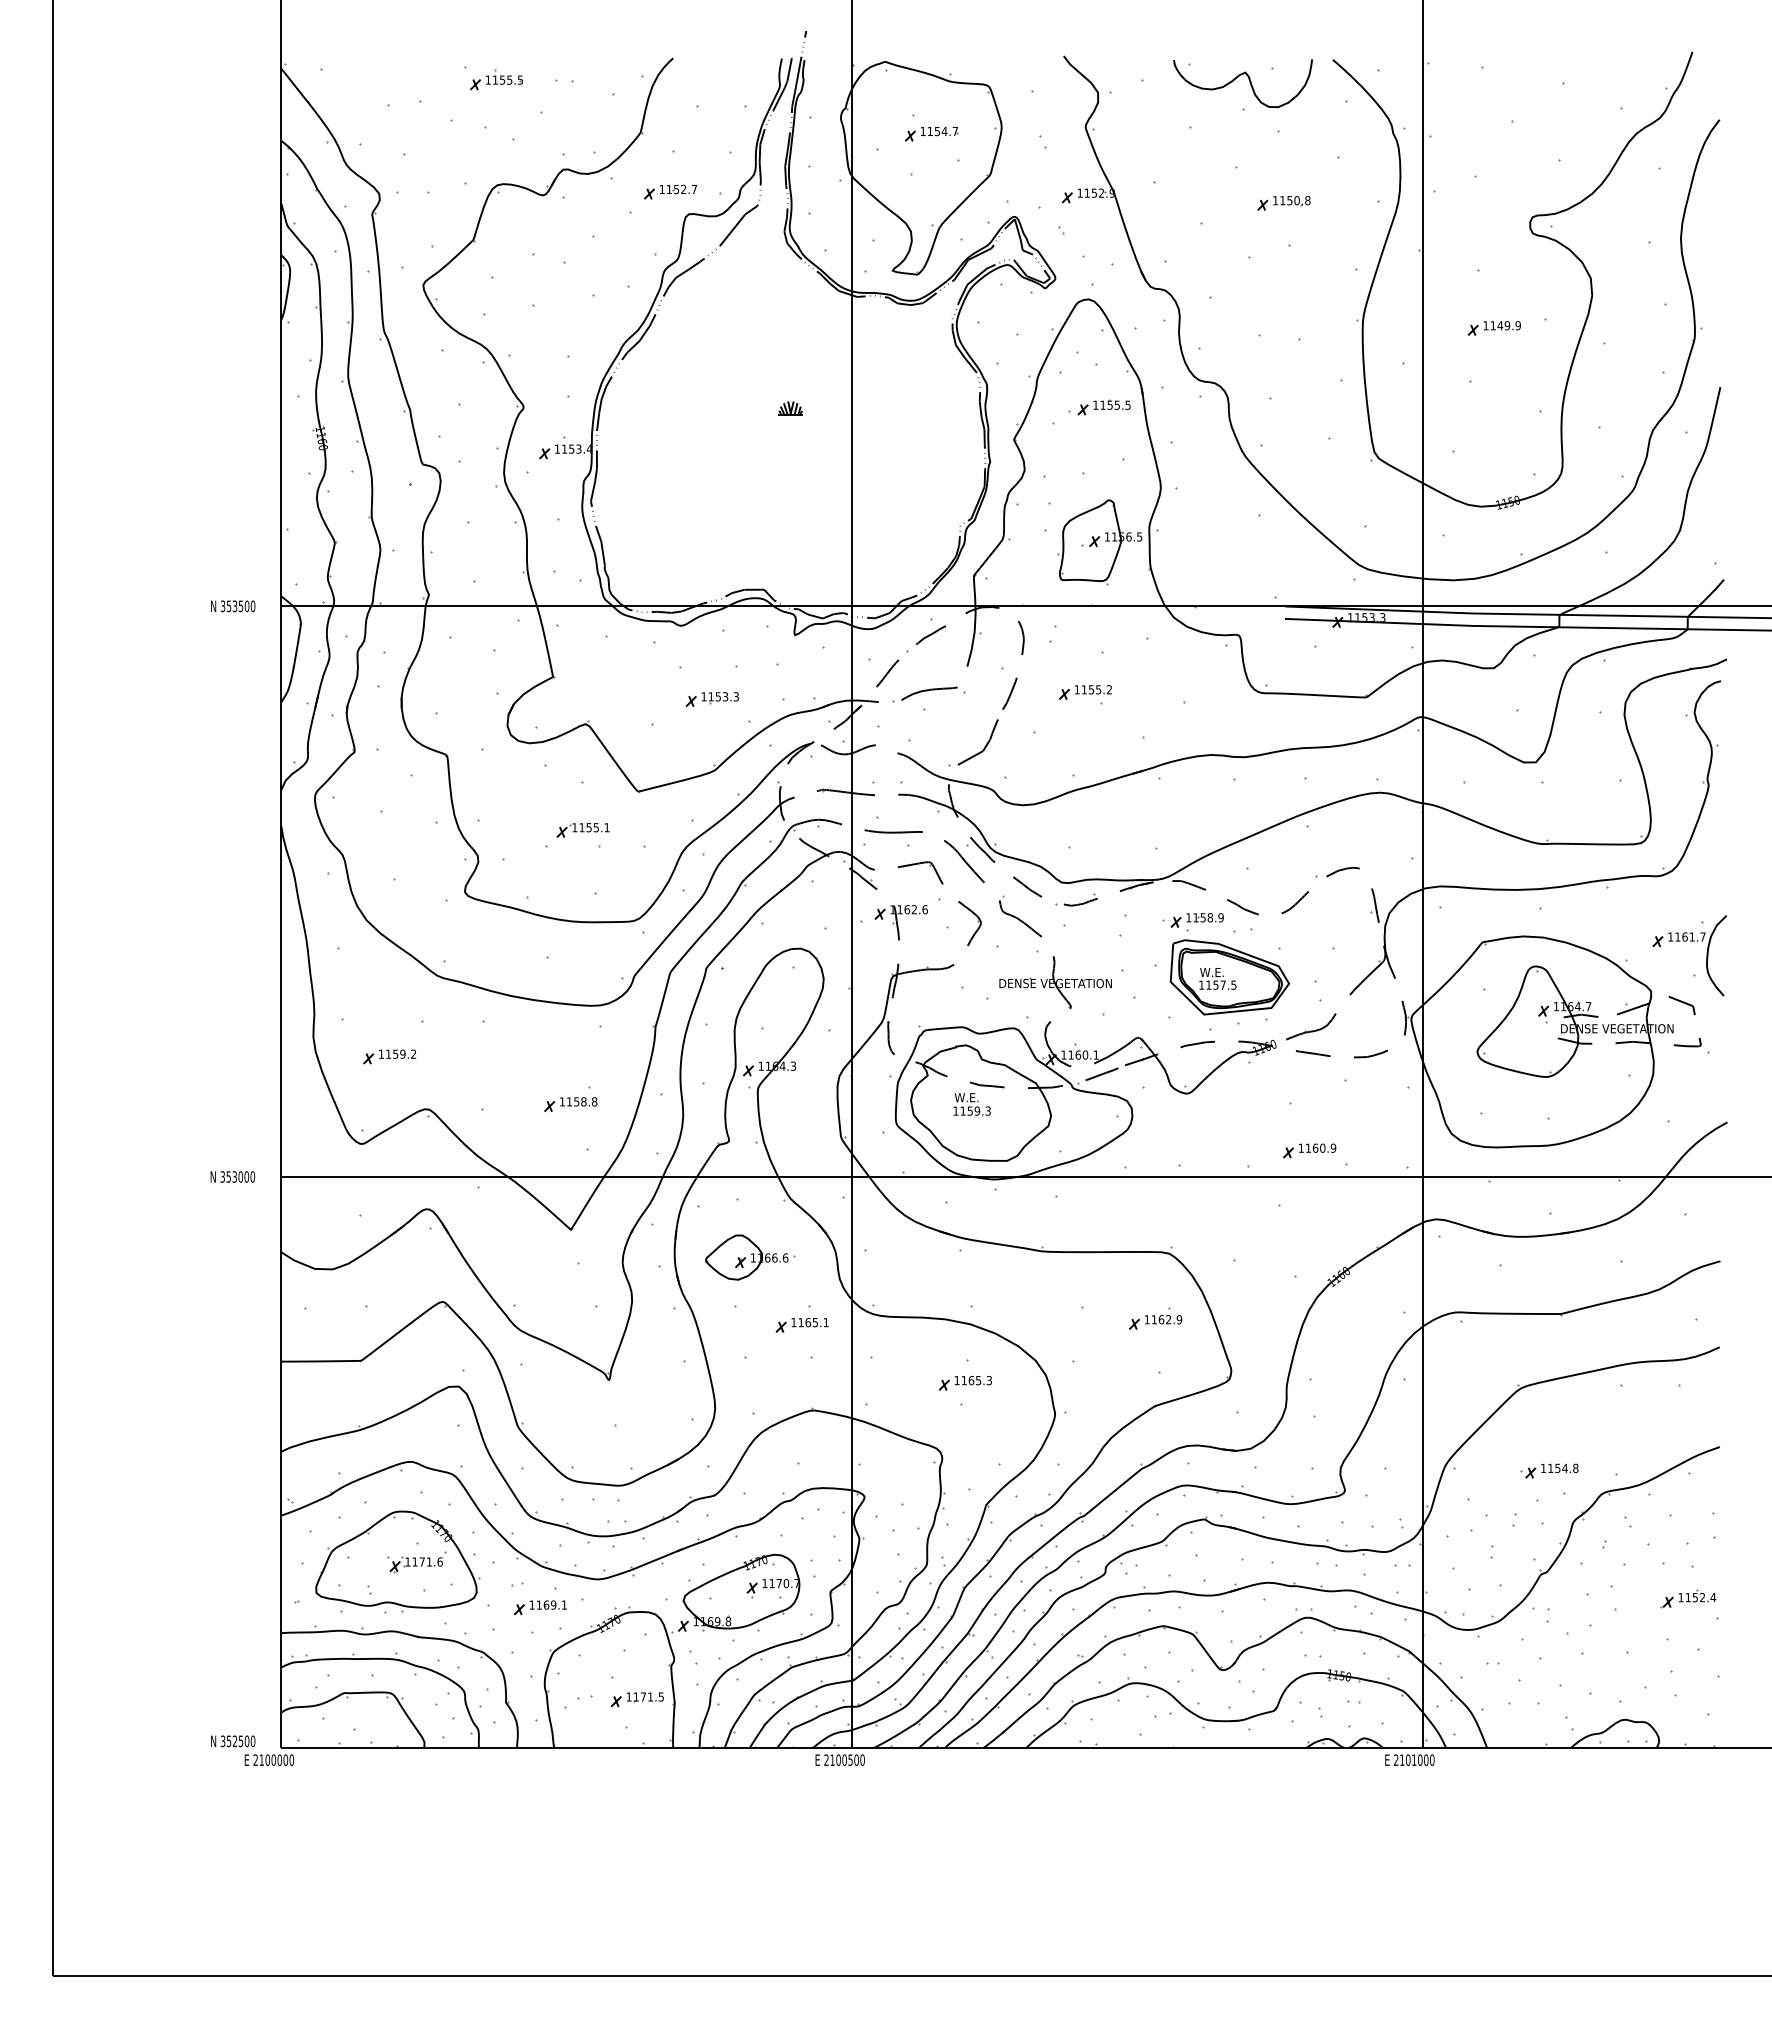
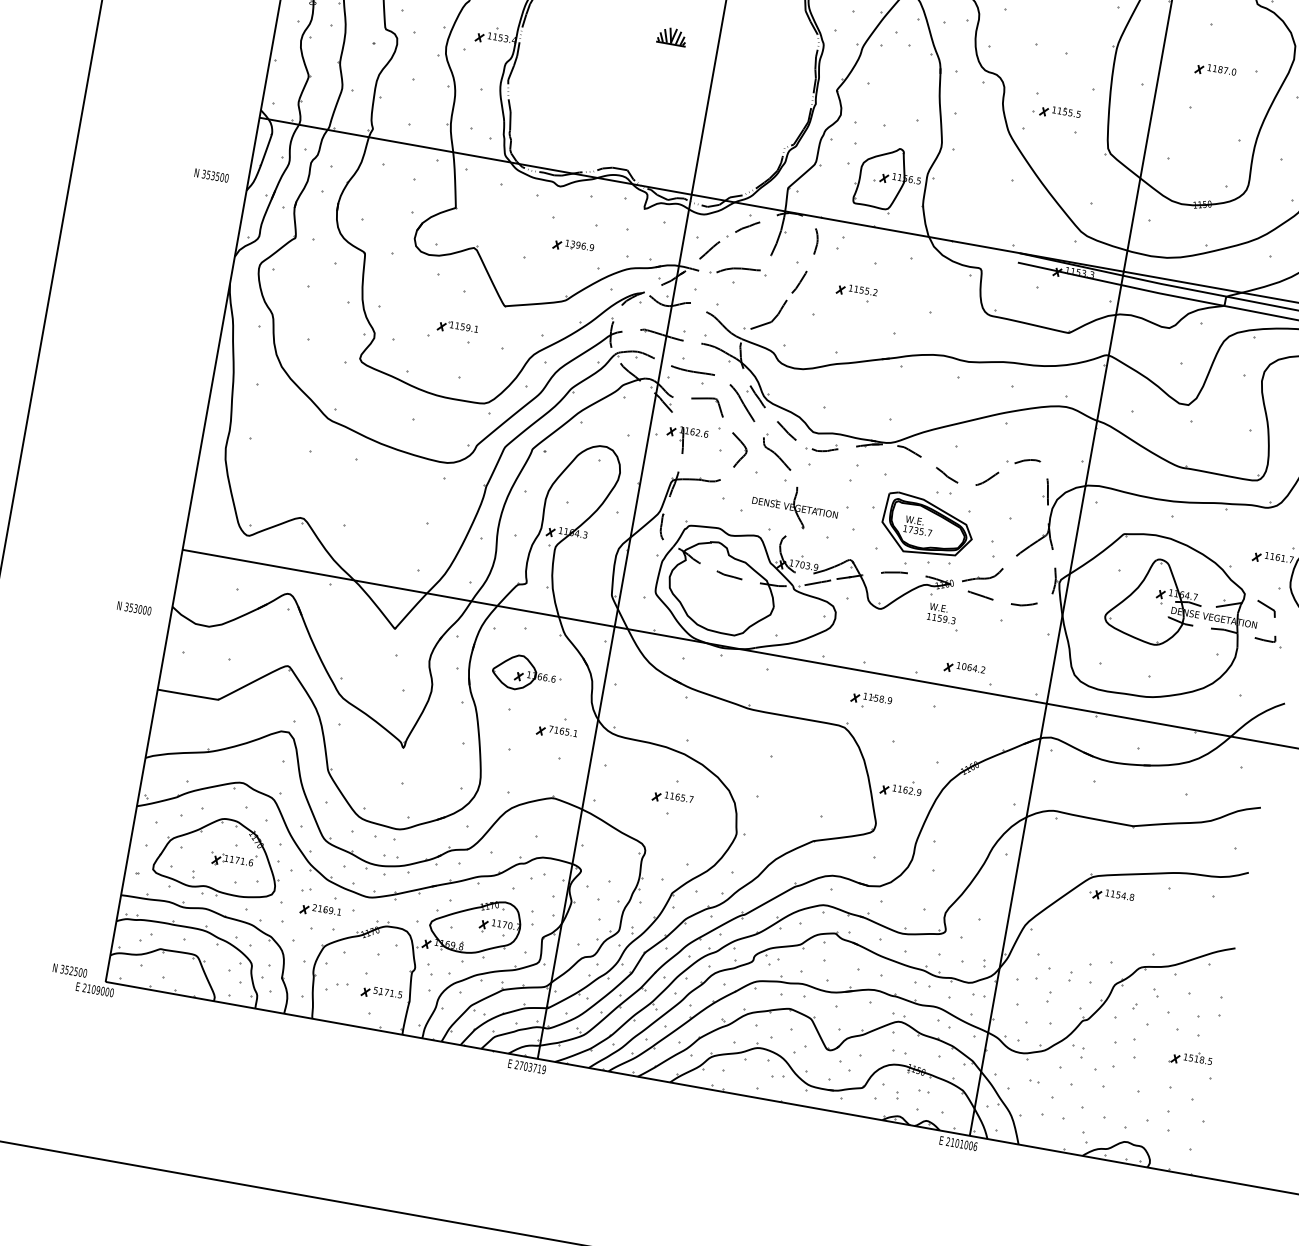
text: (1508, 325) -> (1226, 70), 1149.9 -> 1187.0
part: (1099, 407) -> (1056, 112), moved
part: (790, 408) -> (671, 36), size x1.6
text: (233, 606) -> (211, 175), moved
text: (723, 696) -> (582, 245), 1153.3 -> 1396.9
text: (596, 827) -> (468, 327), 1155.1 -> 1159.1
part: (1196, 922) -> (870, 700), moved
text: (1221, 984) -> (920, 530), 1157.5 -> 1735.7
text: (1083, 1054) -> (806, 565), 1160.1 -> 1703.9
part: (389, 1056) -> (280, 473), removed
part: (570, 1104) -> (411, 533), removed
text: (971, 1104) -> (941, 613), moved
text: (1320, 1147) -> (973, 667), 1160.9 -> 1064.2
text: (232, 1176) -> (134, 607), moved
part: (1155, 1318) -> (901, 788), moved
text: (793, 1322) -> (550, 729), 1165.1 -> 7165.1
text: (988, 1380) -> (690, 799), 1165.3 -> 1165.7
part: (1549, 1470) -> (1111, 895), moved
text: (1700, 1597) -> (1200, 1059), 1152.4 -> 1518.5
text: (531, 1604) -> (314, 907), 1169.1 -> 2169.1
text: (628, 1696) -> (375, 990), 1171.5 -> 5171.5
text: (273, 1759) -> (98, 989), 2100000 -> 2109000
text: (847, 1759) -> (532, 1067), 2100500 -> 2703719
text: (1432, 1759) -> (975, 1146), 2101000 -> 2101006

